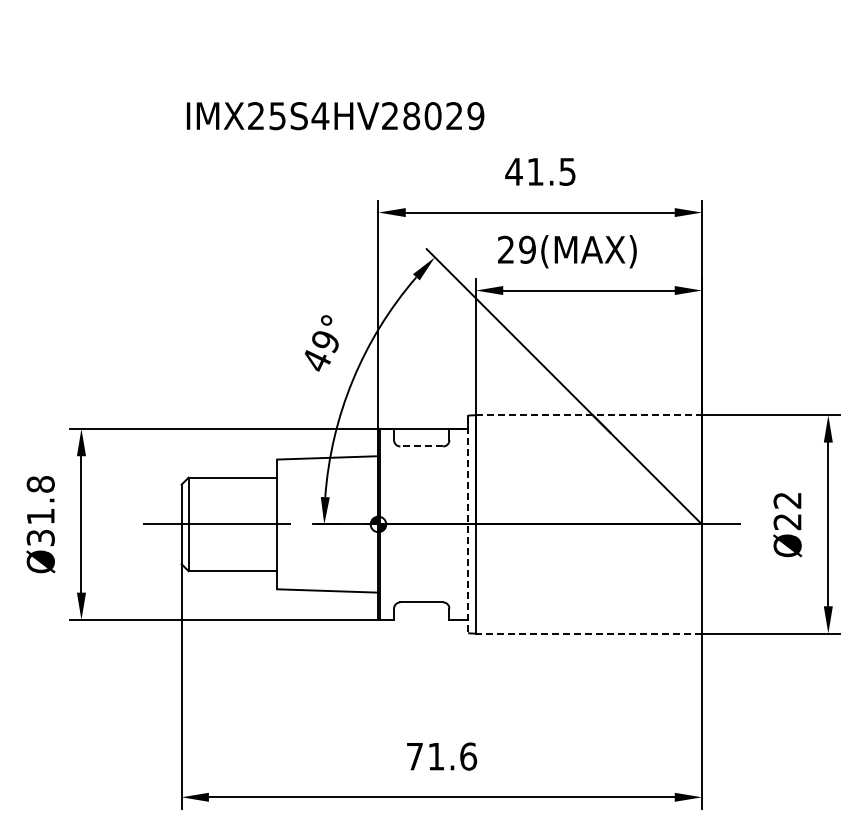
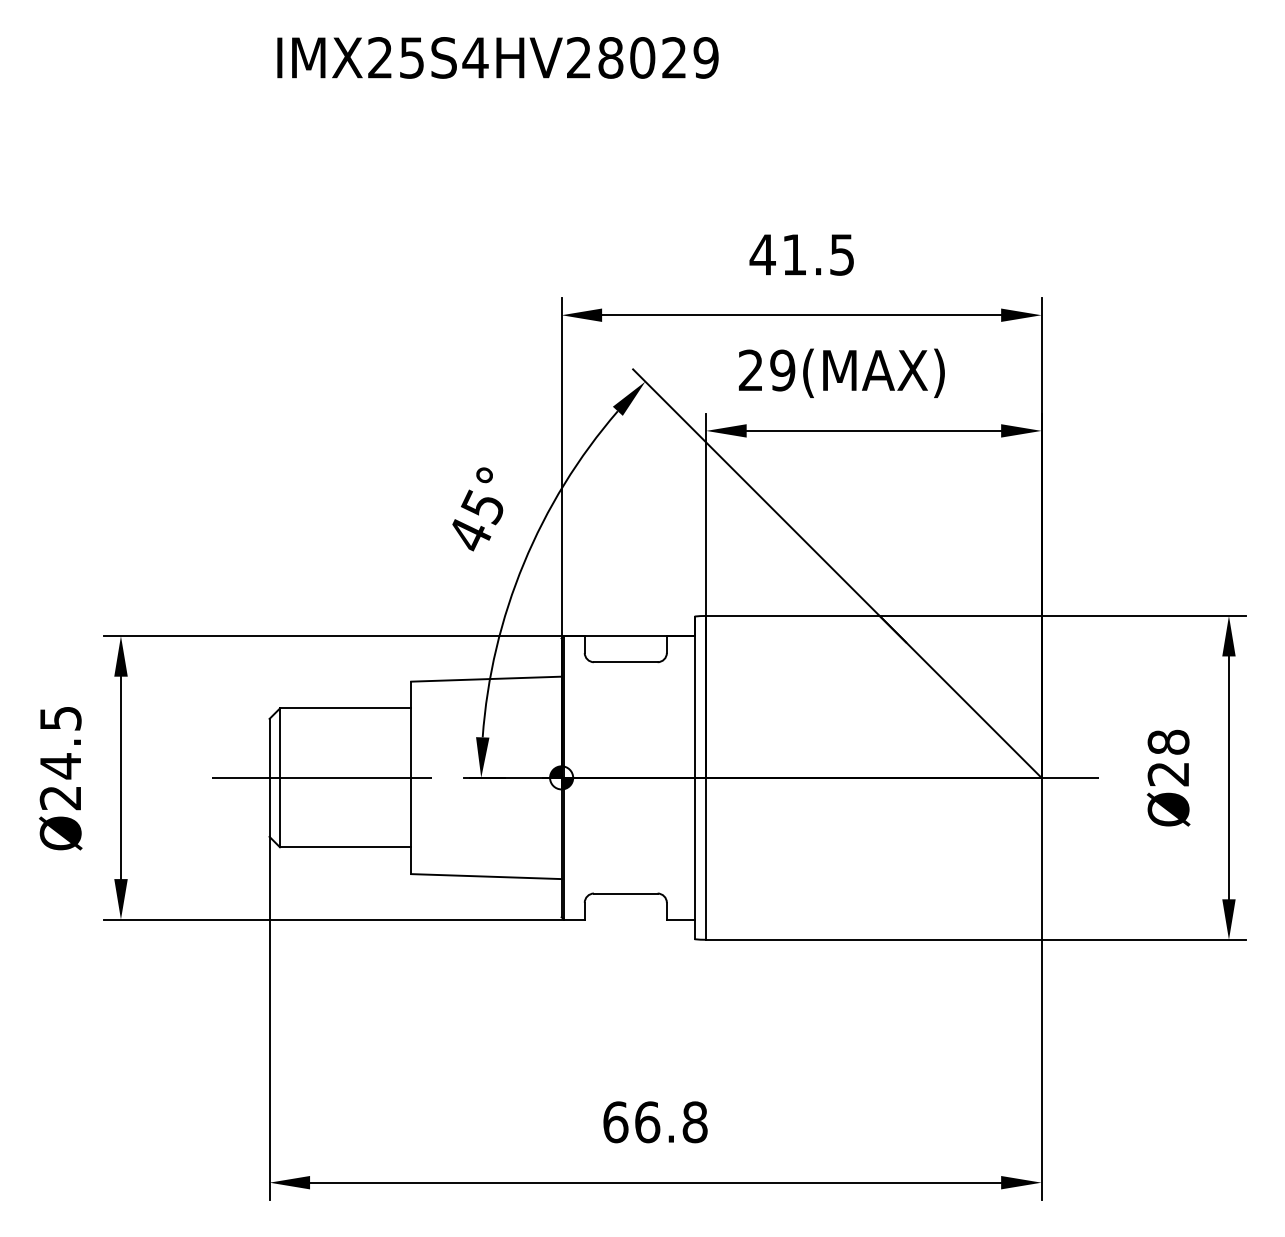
text: (335, 116) -> (497, 58), moved
text: (324, 341) -> (481, 506), 49° -> 45°
line: (589, 415) -> (874, 616), dashed -> solid
line: (421, 446) -> (625, 662), dashed -> solid
text: (787, 500) -> (1168, 742), Ø22 -> Ø28
text: (40, 511) -> (60, 758), Ø31.8 -> Ø24.5
line: (468, 524) -> (695, 777), dashed -> solid
line: (588, 633) -> (873, 939), dashed -> solid
text: (441, 756) -> (655, 1122), 71.6 -> 66.8

